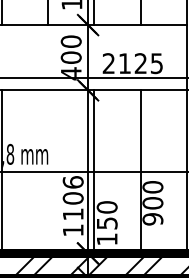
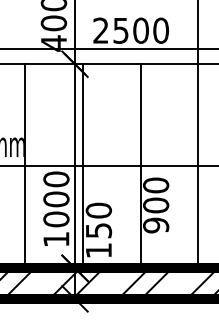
text: (141, 63) -> (141, 30), 2125 -> 2500
line: (48, 171) -> (25, 165), added
text: (72, 198) -> (55, 199), 1106 -> 1000

